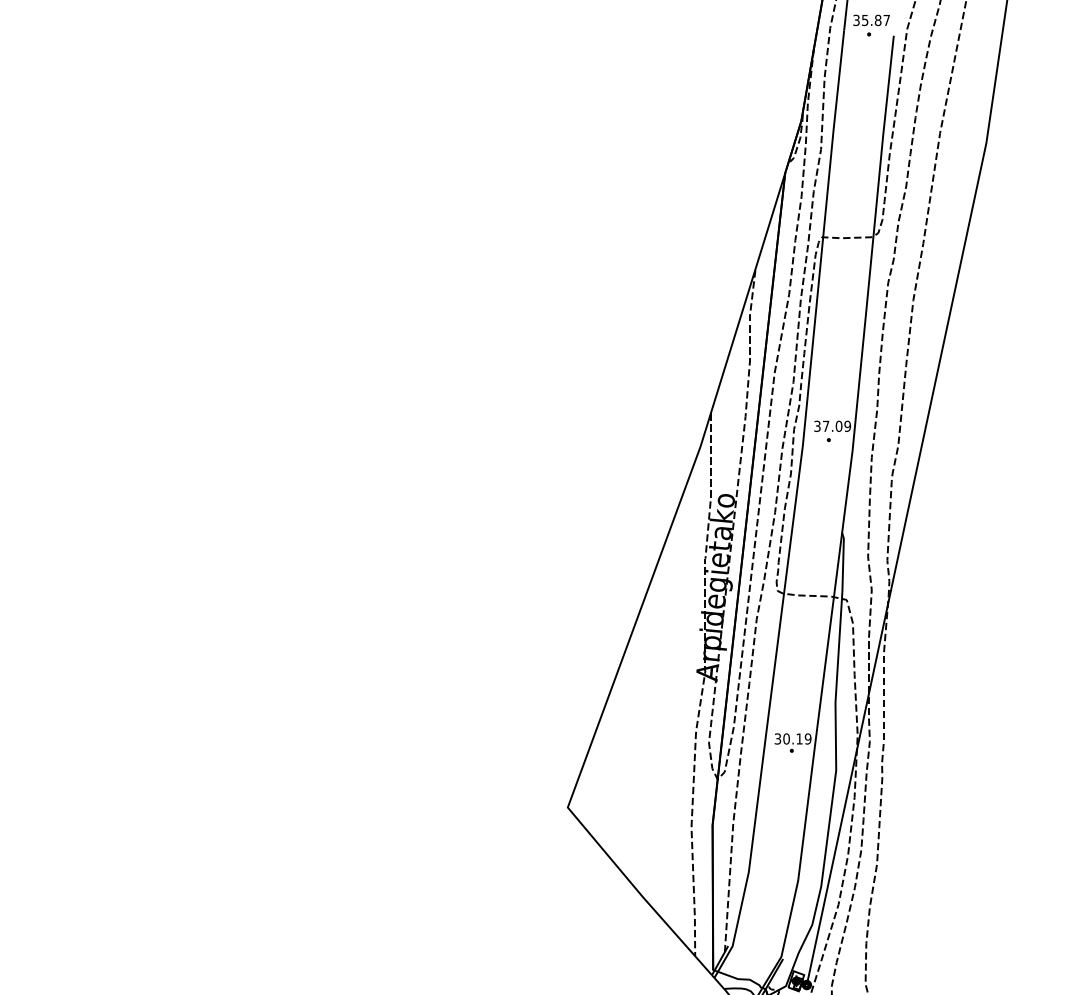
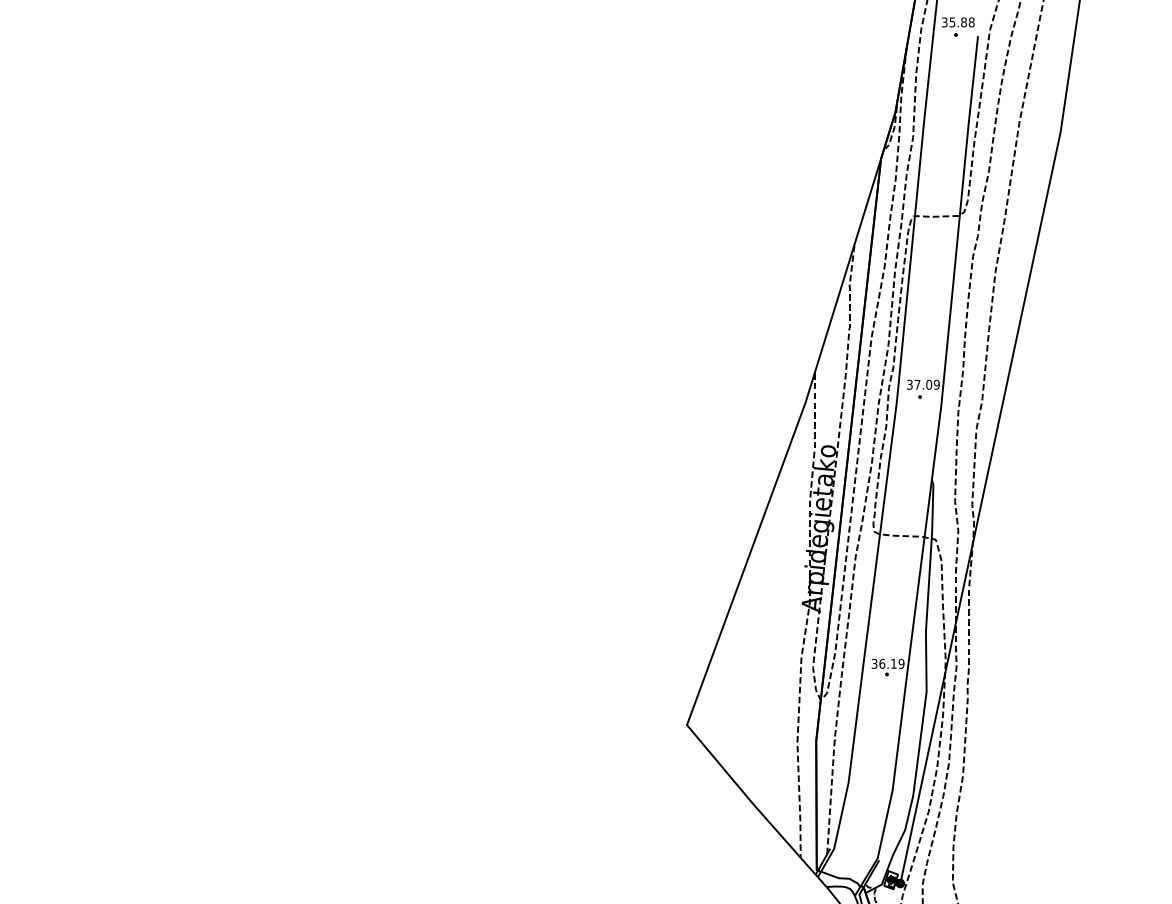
text: (886, 20) -> (971, 22), 35.87 -> 35.88
text: (786, 738) -> (882, 663), 30.19 -> 36.19

